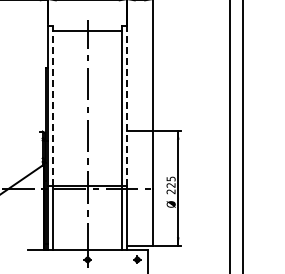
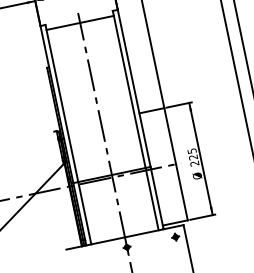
line: (53, 105) -> (61, 103), dashed -> solid
line: (127, 105) -> (134, 88), dashed -> solid

